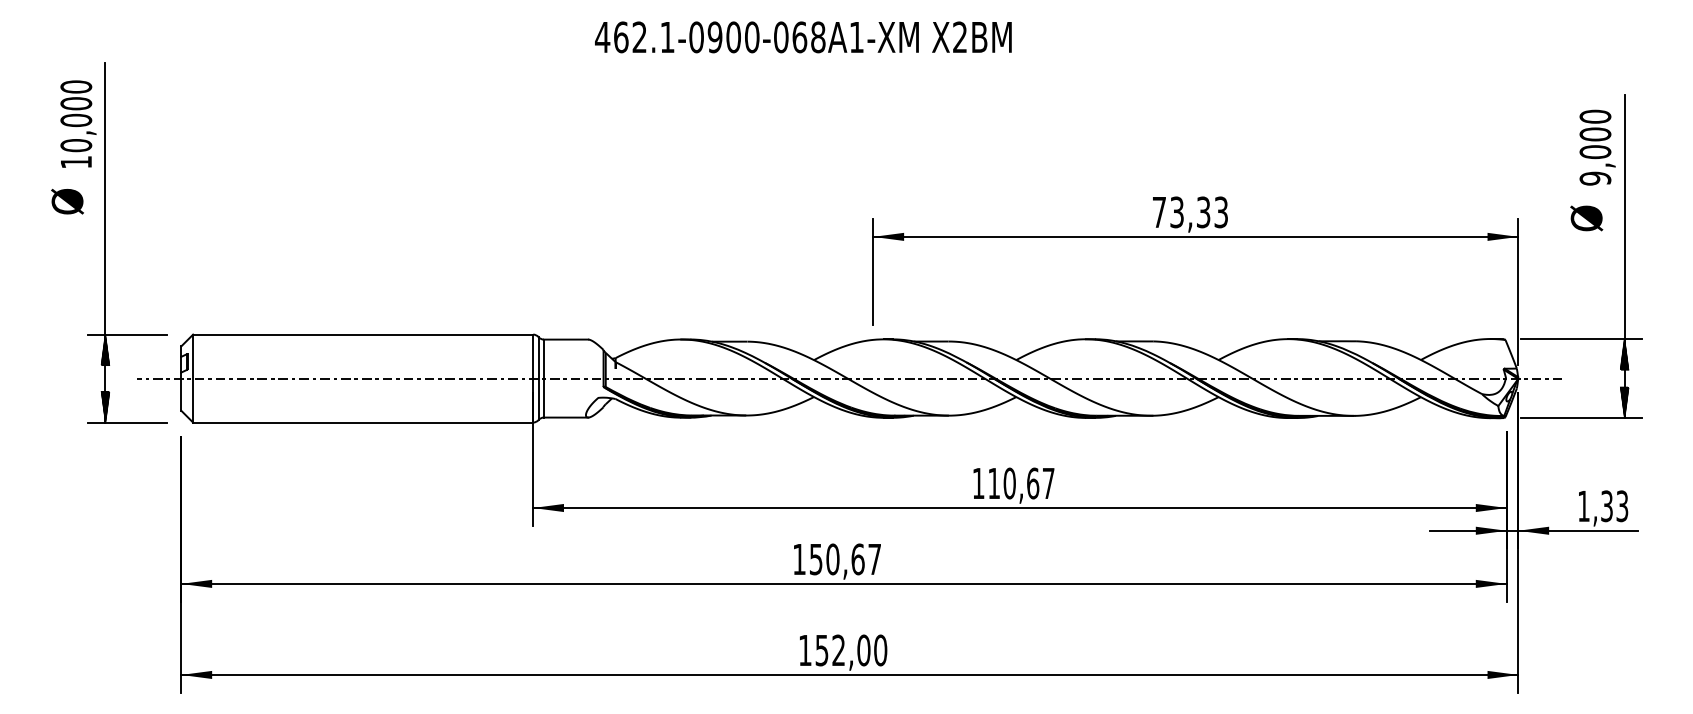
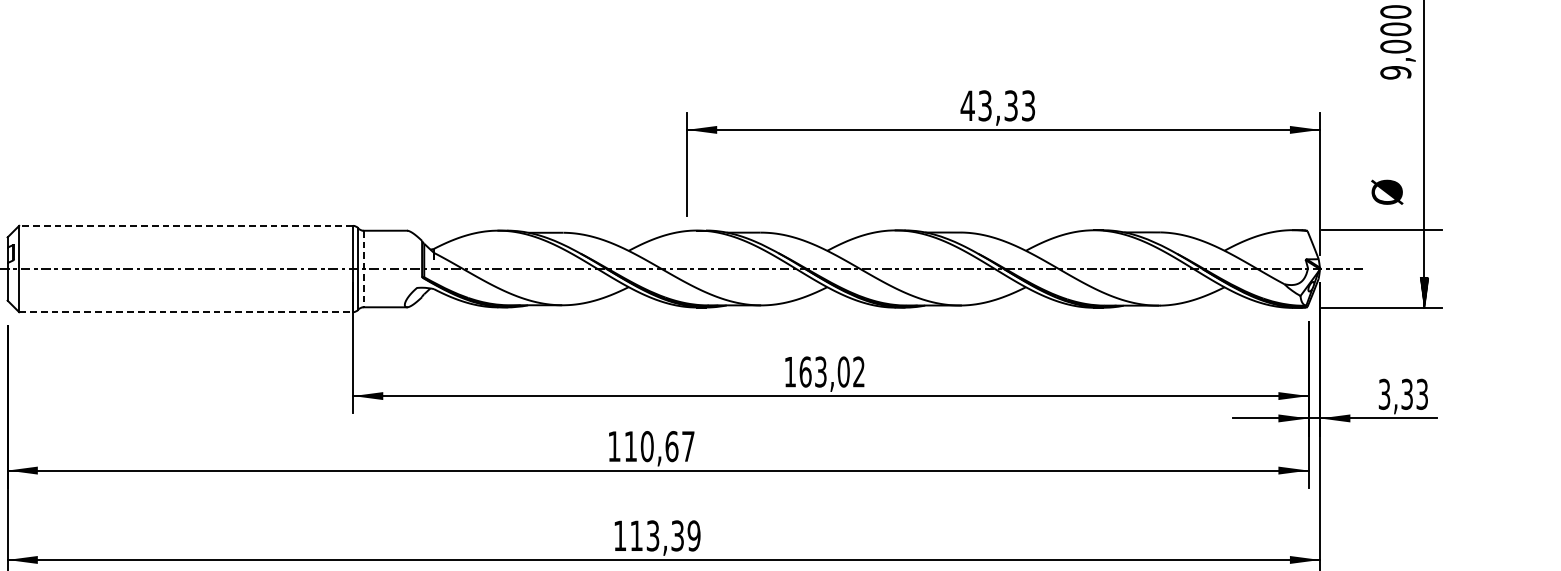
text: (1159, 212) -> (967, 105), 73,33 -> 43,33
text: (1586, 218) -> (1387, 192), moved
line: (362, 334) -> (185, 225), solid -> dashed
hatch: (1624, 354) -> (1424, 245), removed
line: (543, 378) -> (363, 268), solid -> dashed
line: (363, 422) -> (186, 312), solid -> dashed
text: (1021, 483) -> (832, 372), 110,67 -> 163,02
text: (1583, 506) -> (1384, 394), 1,33 -> 3,33
text: (816, 559) -> (631, 446), 150,67 -> 110,67
text: (851, 650) -> (665, 535), 152,00 -> 113,39

